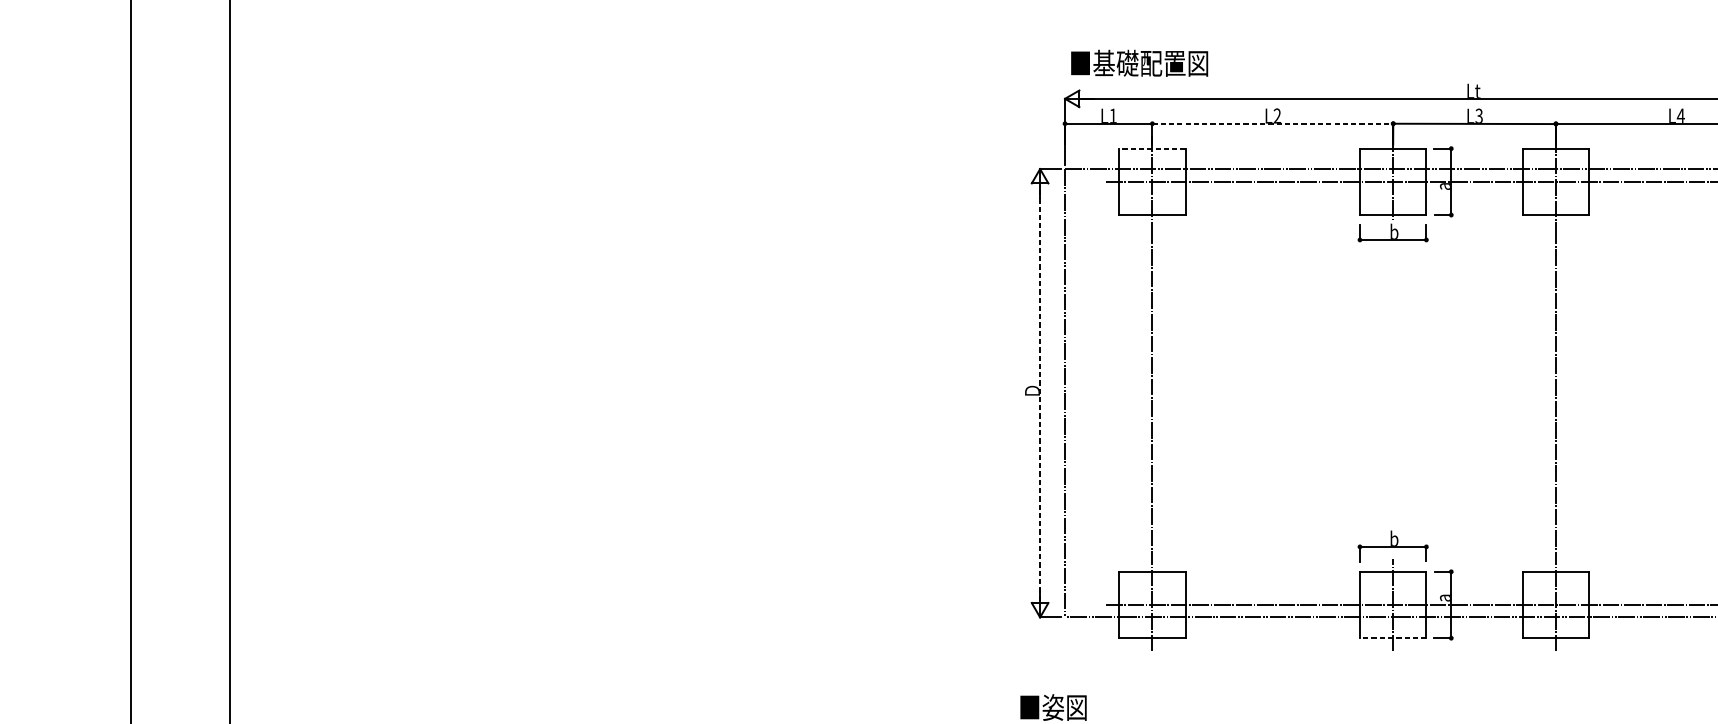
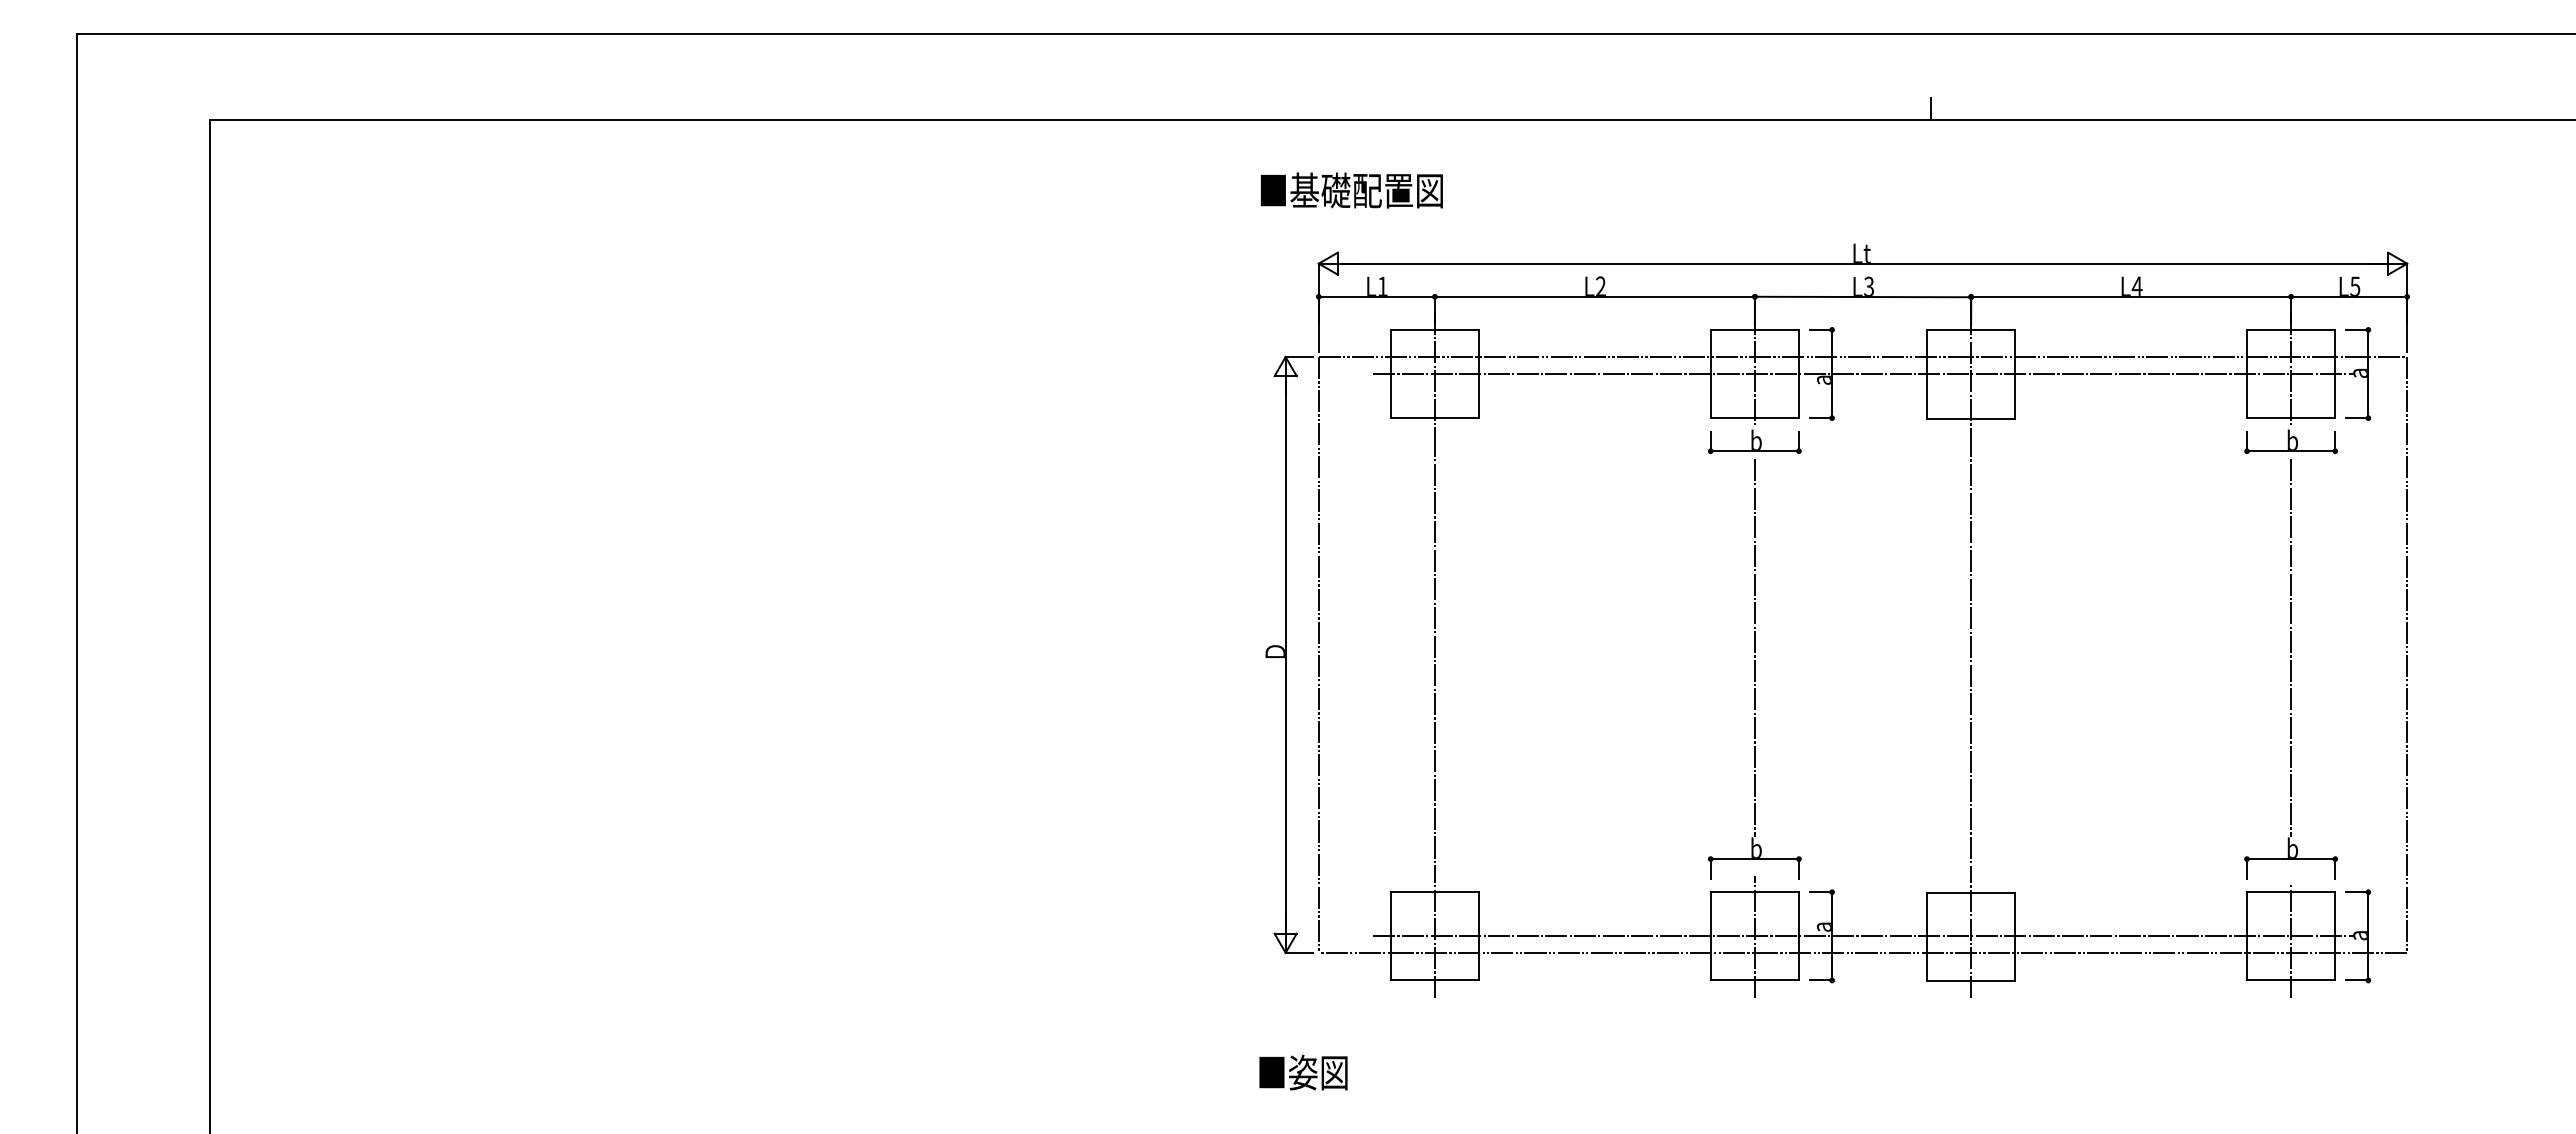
text: (1139, 63) -> (1351, 190), moved
line: (1273, 123) -> (1595, 296), dashed -> solid
line: (1152, 148) -> (1434, 329), dashed -> solid
line: (1392, 387) -> (1754, 647), added
line: (1039, 392) -> (1285, 654), dashed -> solid
line: (1392, 638) -> (1754, 980), dashed -> solid

